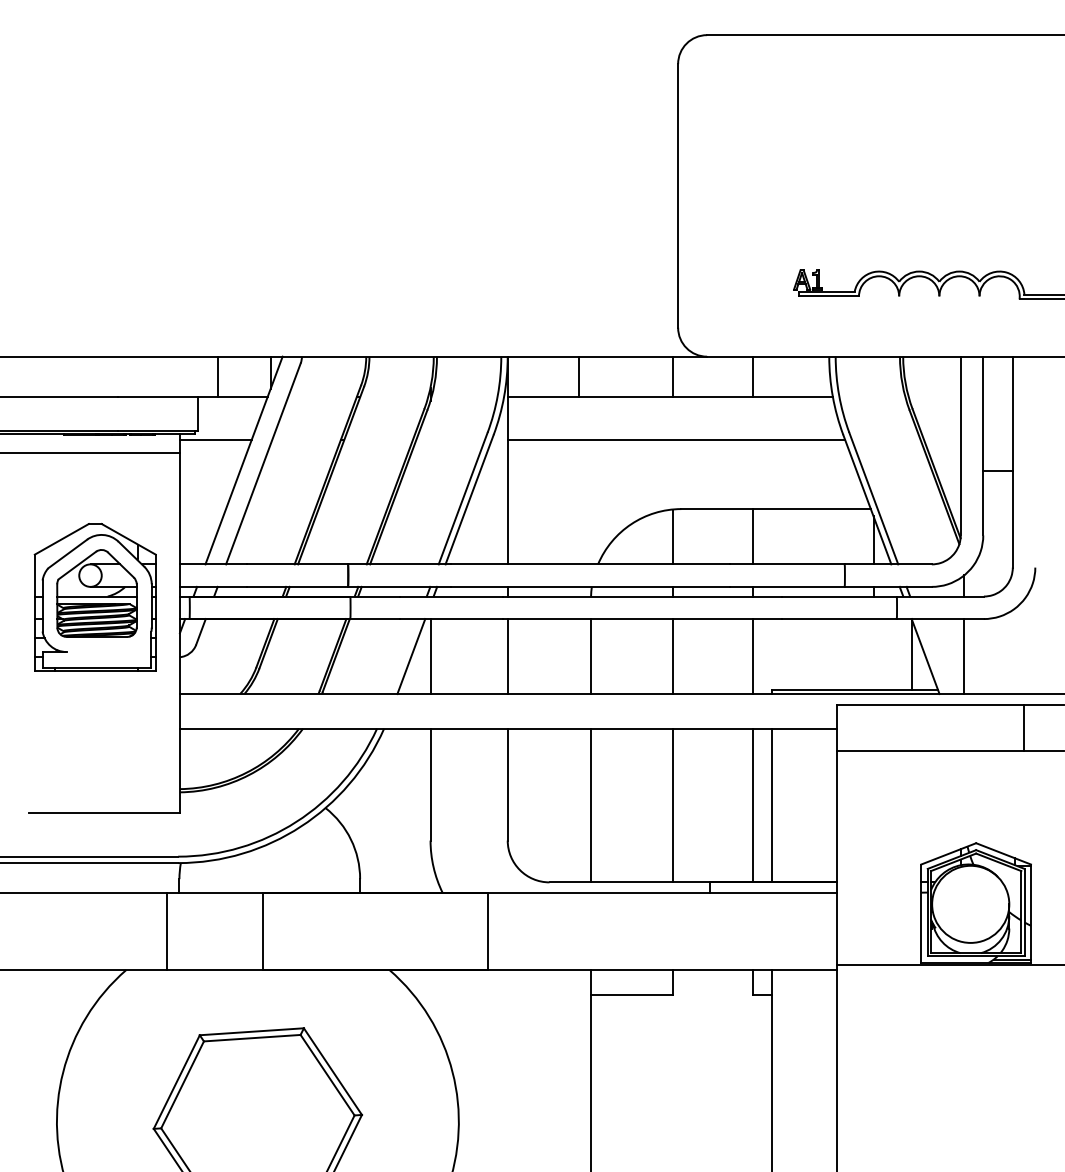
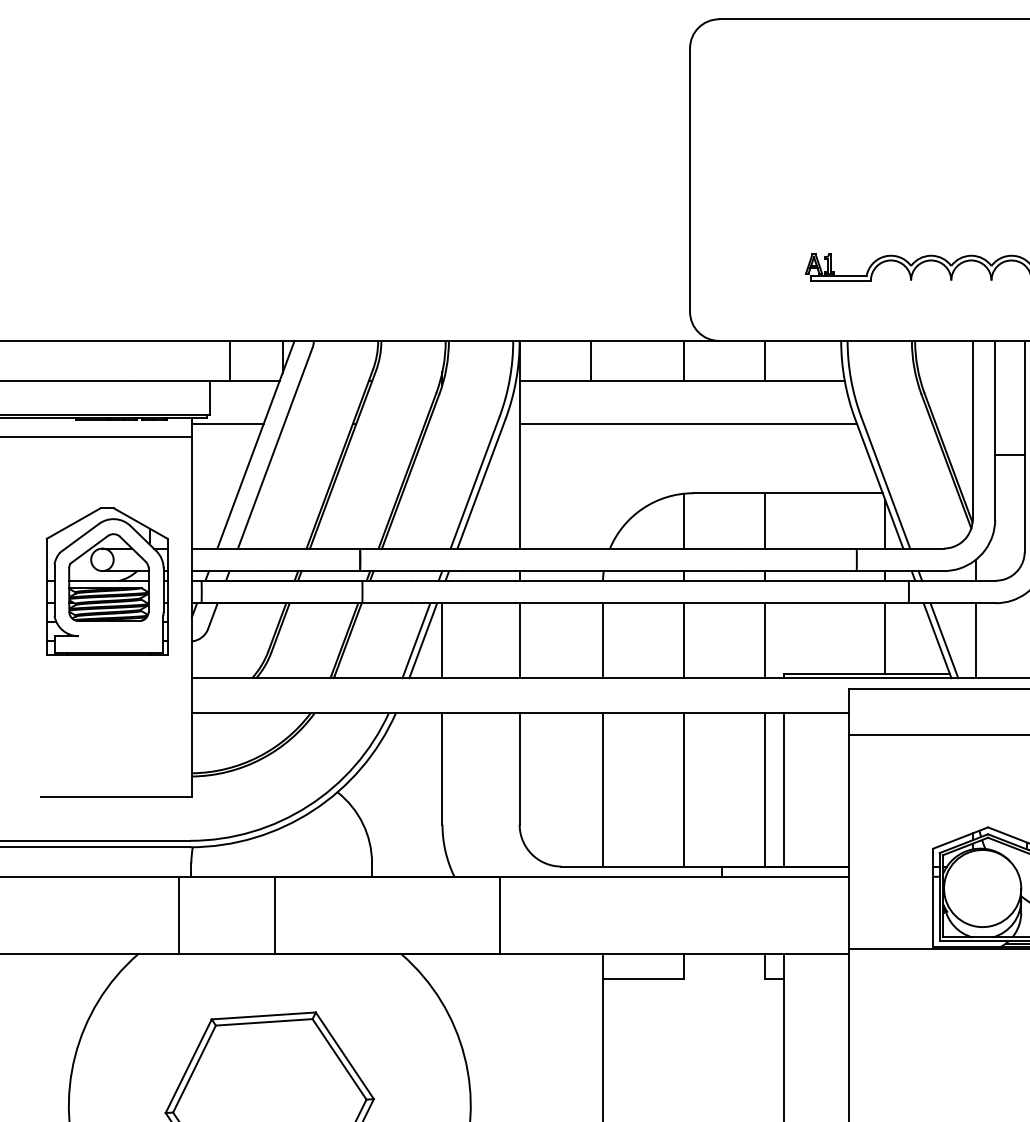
line: (911, 654) -> (885, 638), moved
line: (404, 656) -> (416, 640), added
line: (932, 656) -> (944, 640), added

